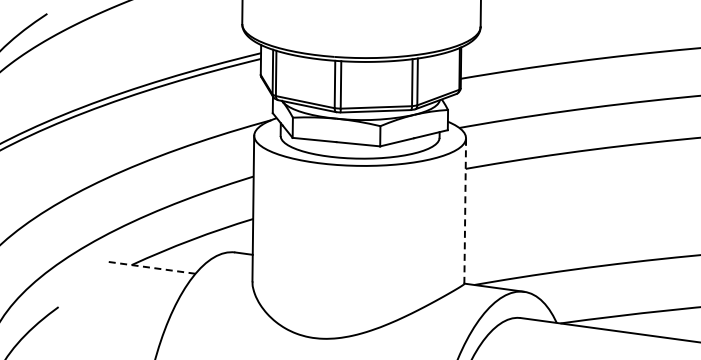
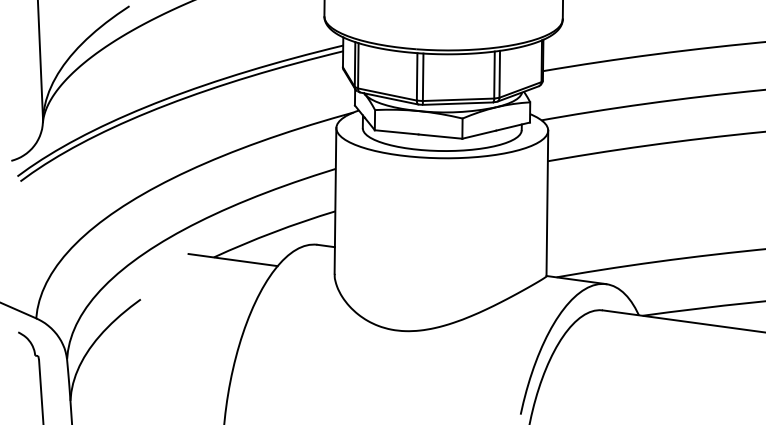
line: (465, 211) -> (547, 203), dashed -> solid
line: (151, 268) -> (233, 260), dashed -> solid

